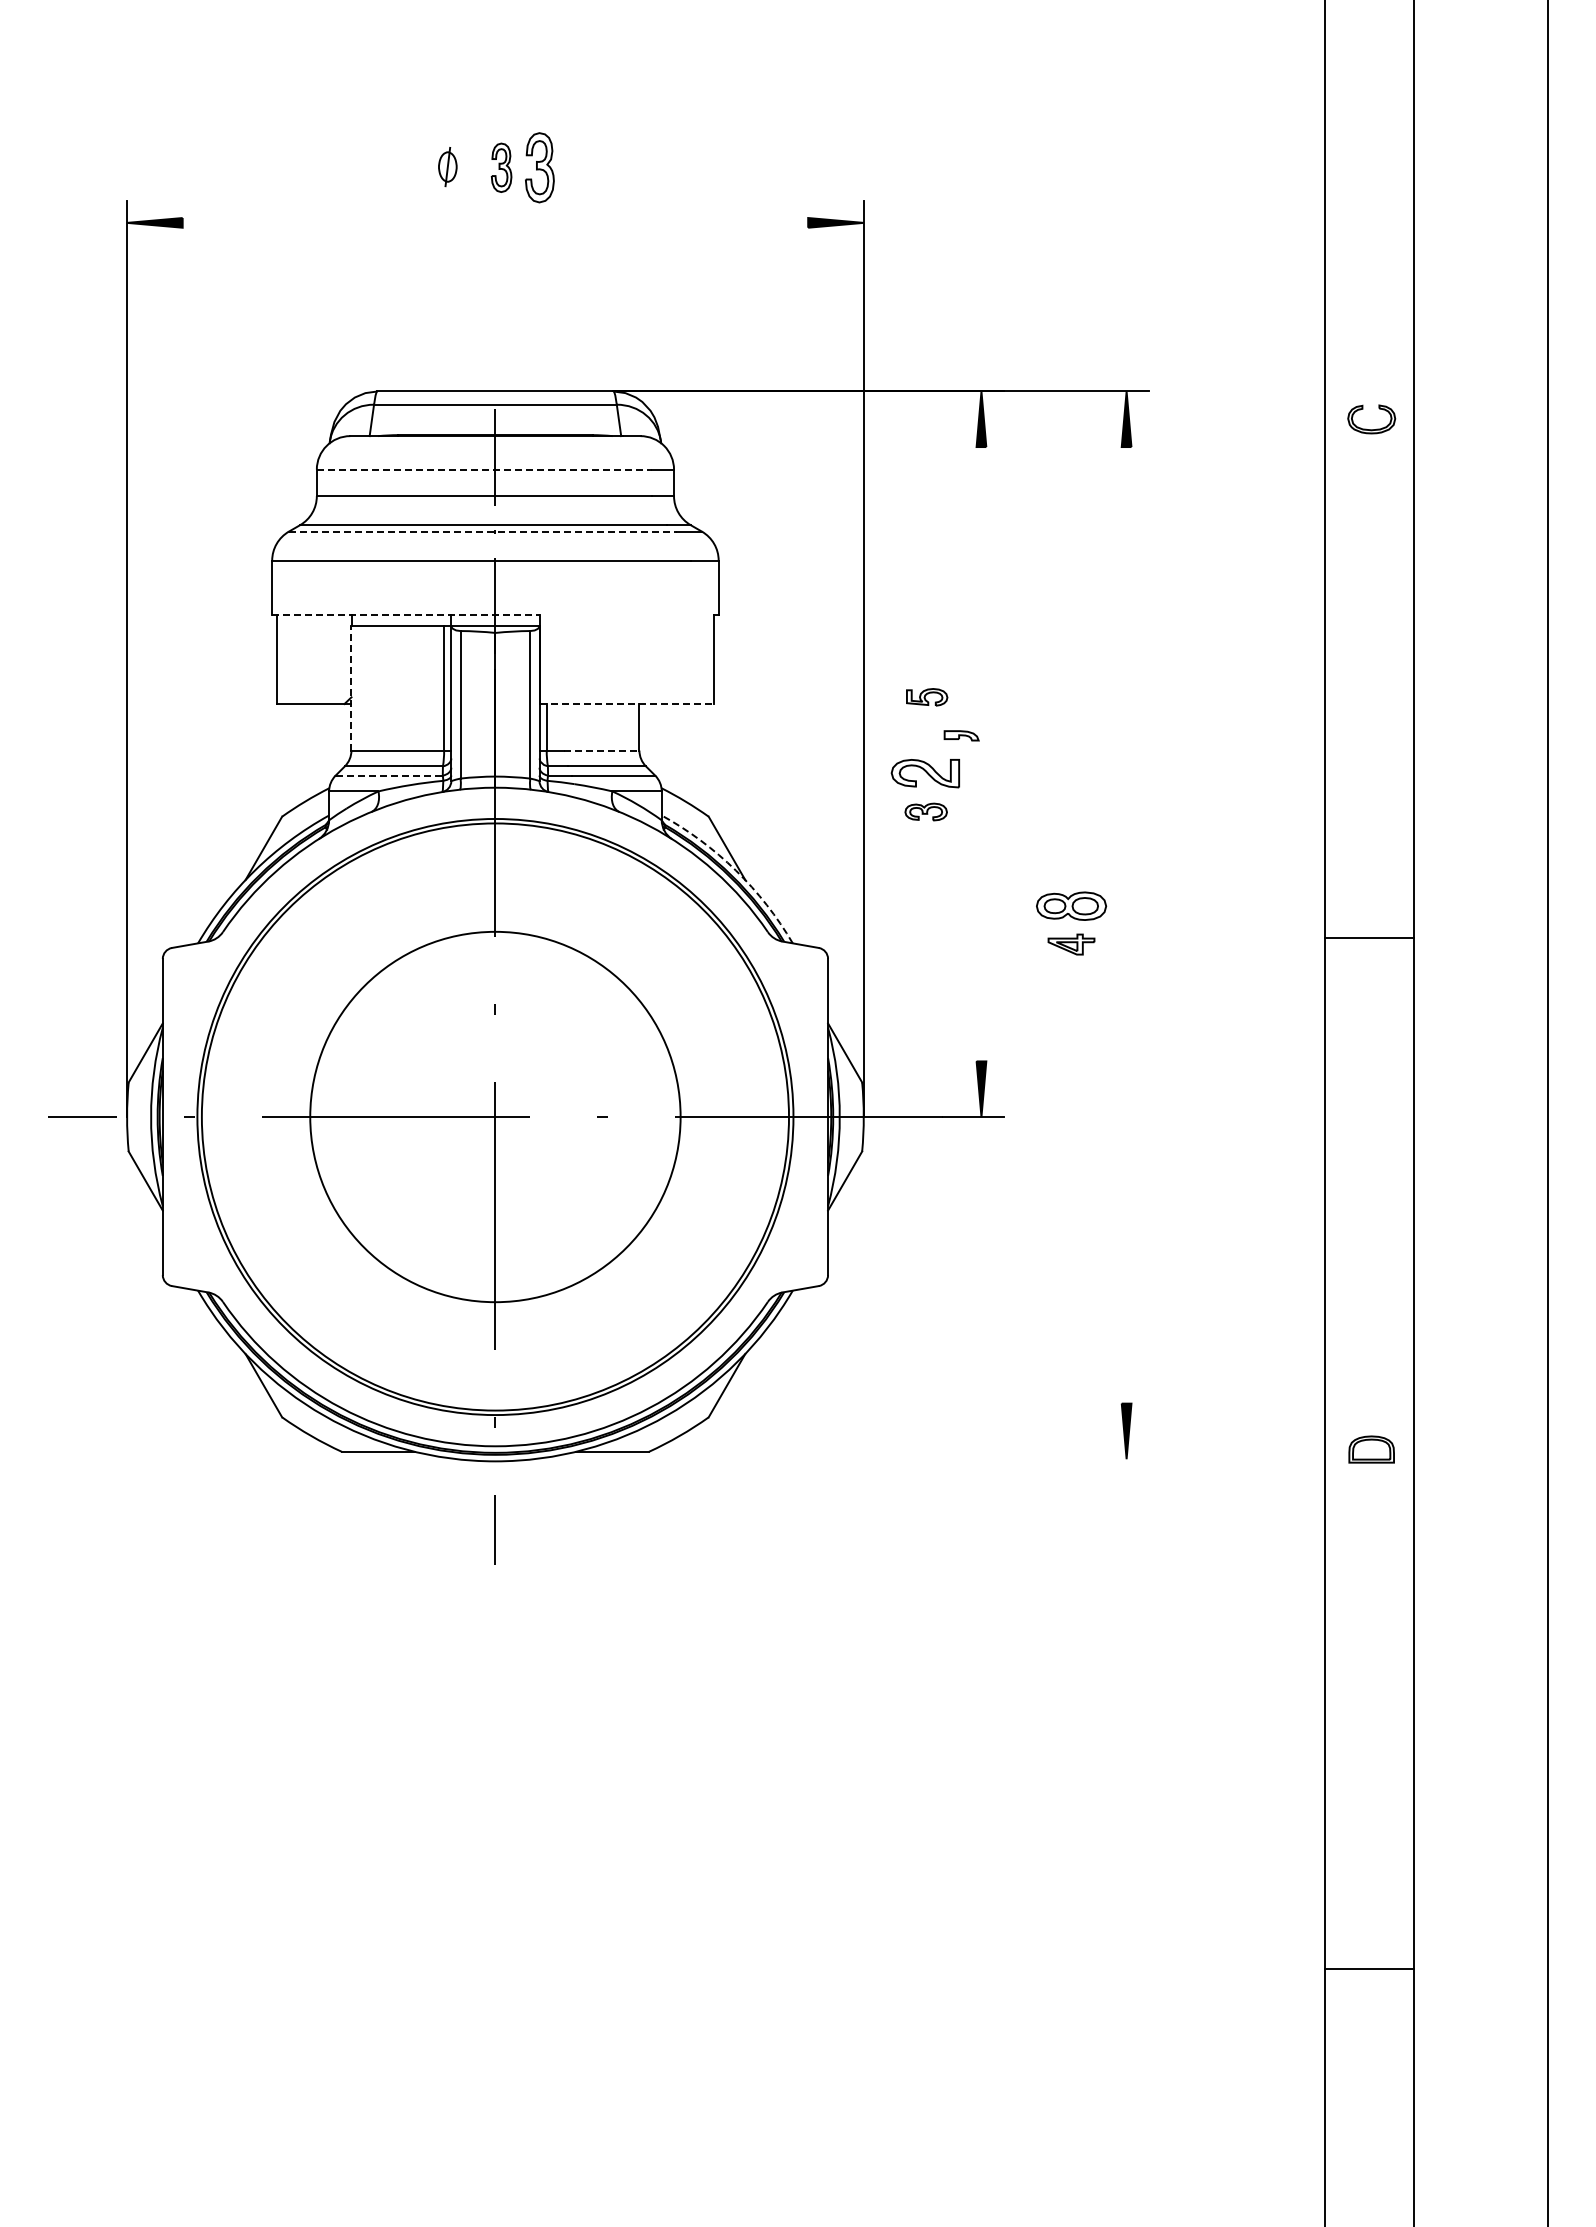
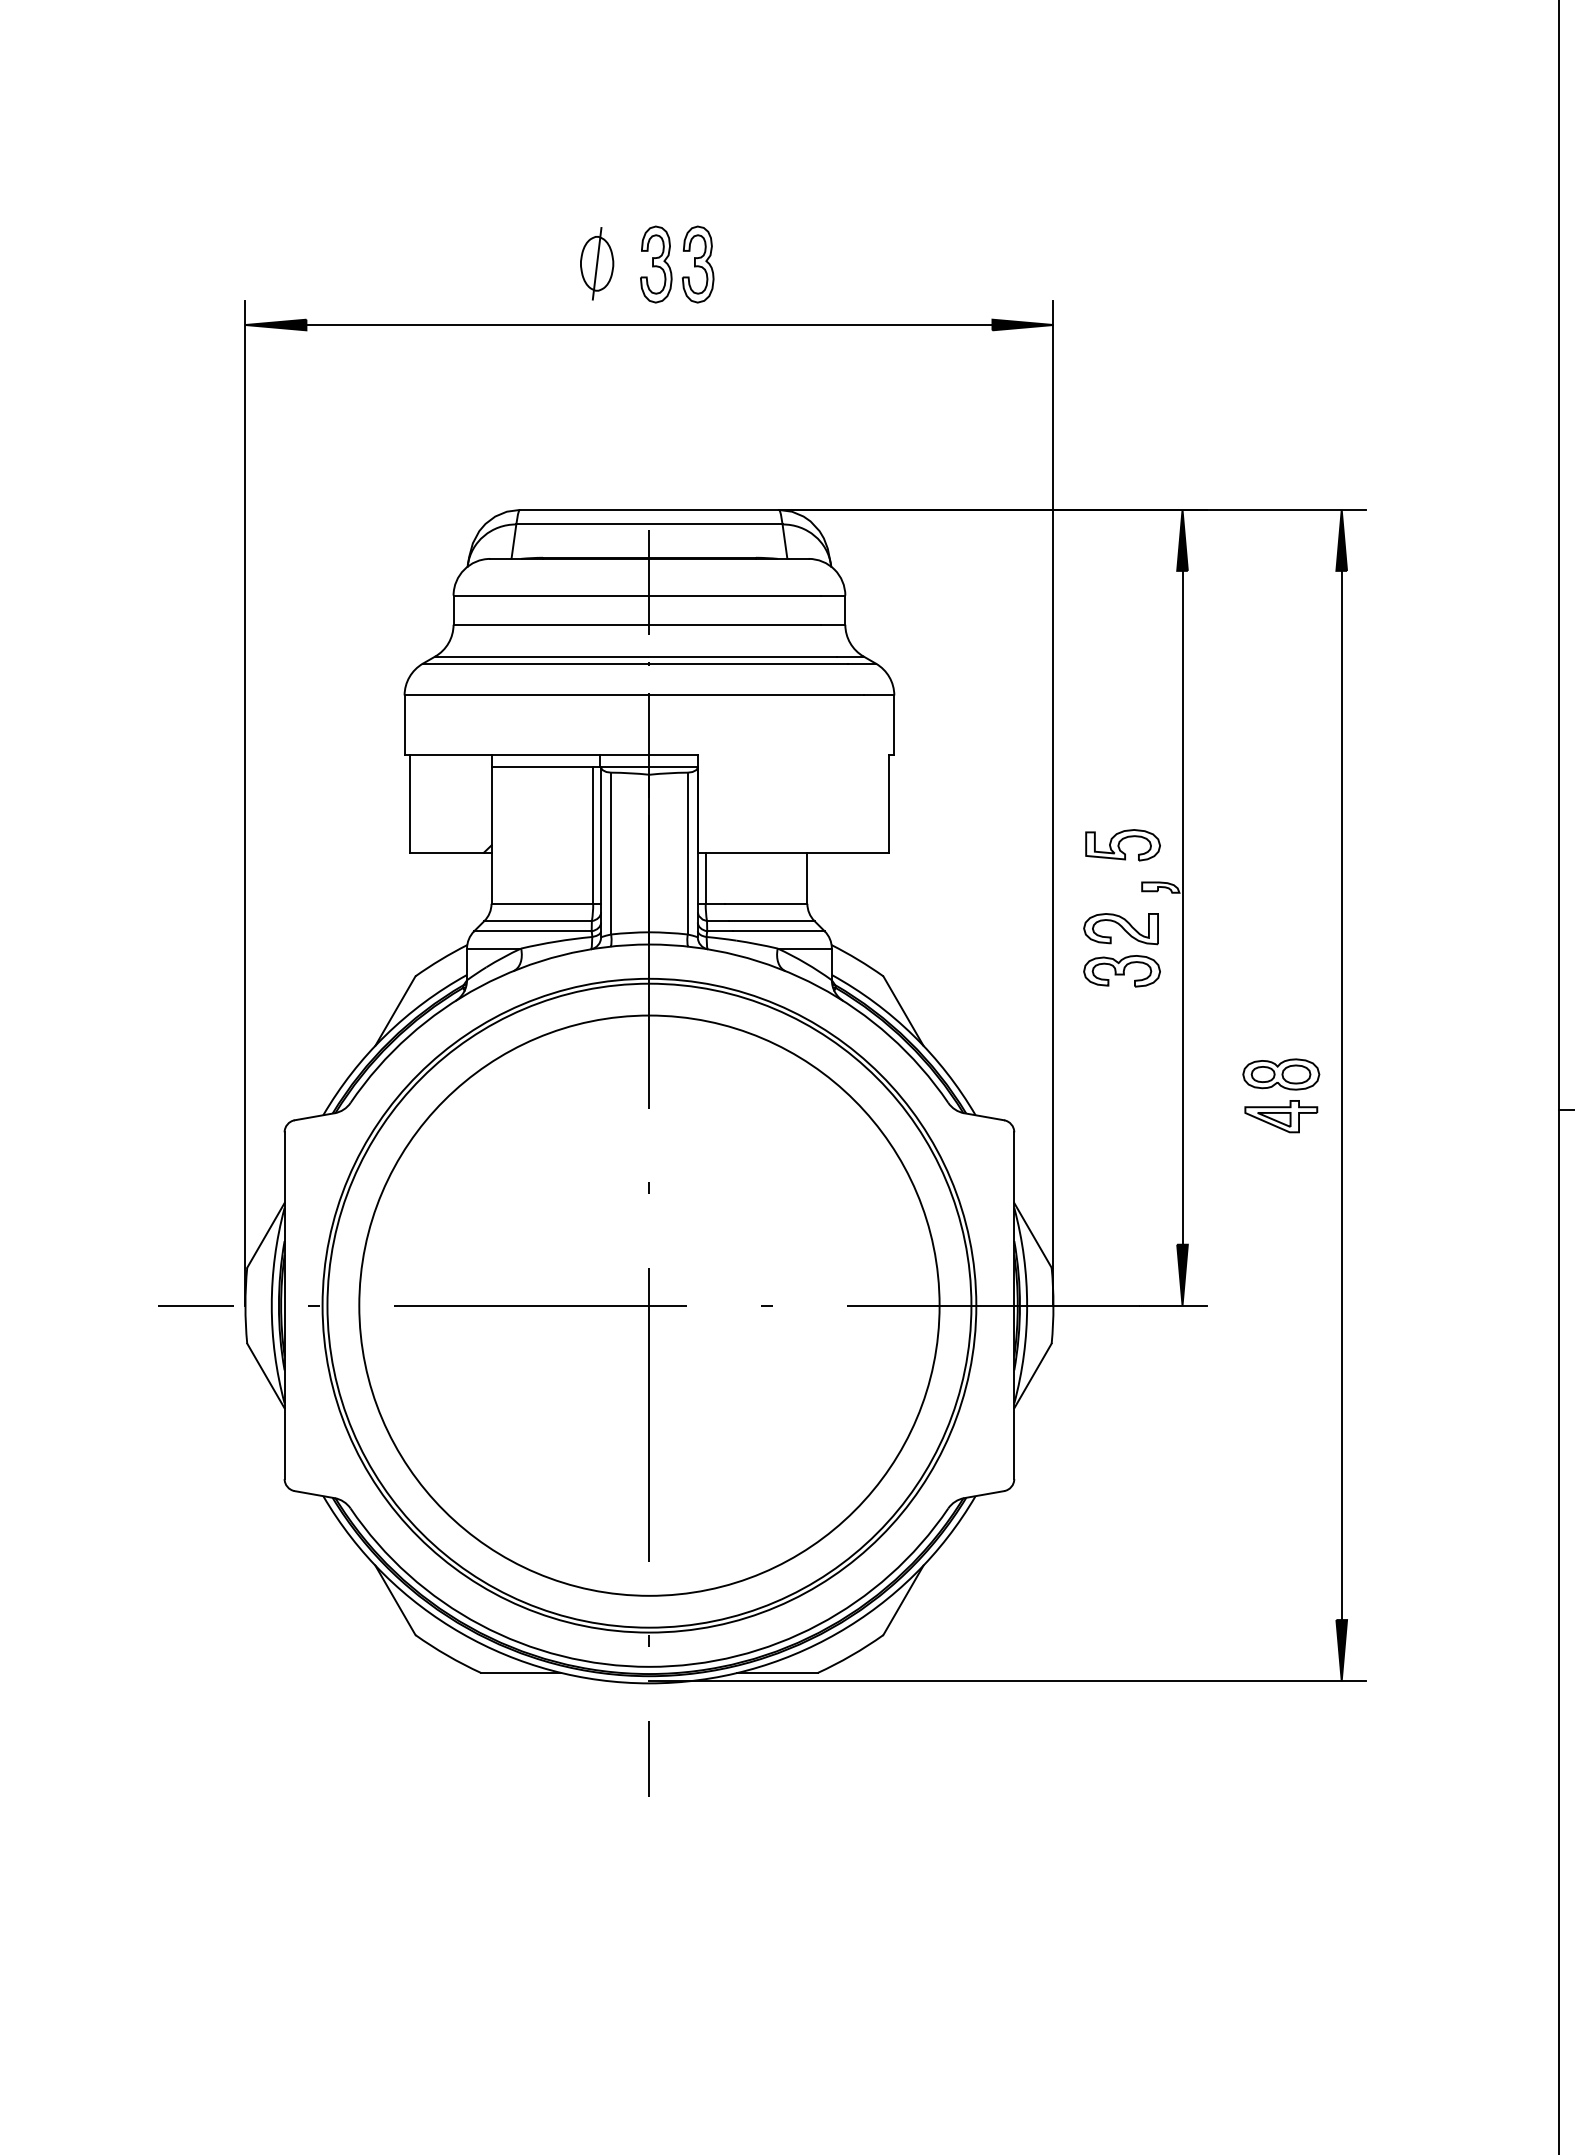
part: (447, 166) -> (596, 263), size x1.67
part: (501, 167) -> (656, 264), size x1.43
line: (495, 222) -> (649, 324), added
line: (484, 469) -> (637, 595), dashed -> solid
line: (482, 531) -> (635, 663), dashed -> solid
line: (406, 614) -> (551, 754), dashed -> solid
line: (351, 687) -> (491, 834), dashed -> solid
part: (926, 697) -> (1122, 845), size x1.67
line: (627, 704) -> (794, 853), dashed -> solid
line: (602, 750) -> (766, 903), dashed -> solid
line: (981, 754) -> (1182, 908), added
line: (389, 775) -> (533, 931), dashed -> solid
part: (925, 811) -> (1121, 970), size x1.67
arc: (735, 870) -> (912, 1035), dashed -> solid
line: (1126, 925) -> (1341, 1095), added
part: (1071, 944) -> (1281, 1116), size x1.43
circle: (494, 1116) -> (648, 1305), size x1.43
line: (821, 1459) -> (1007, 1681), added

